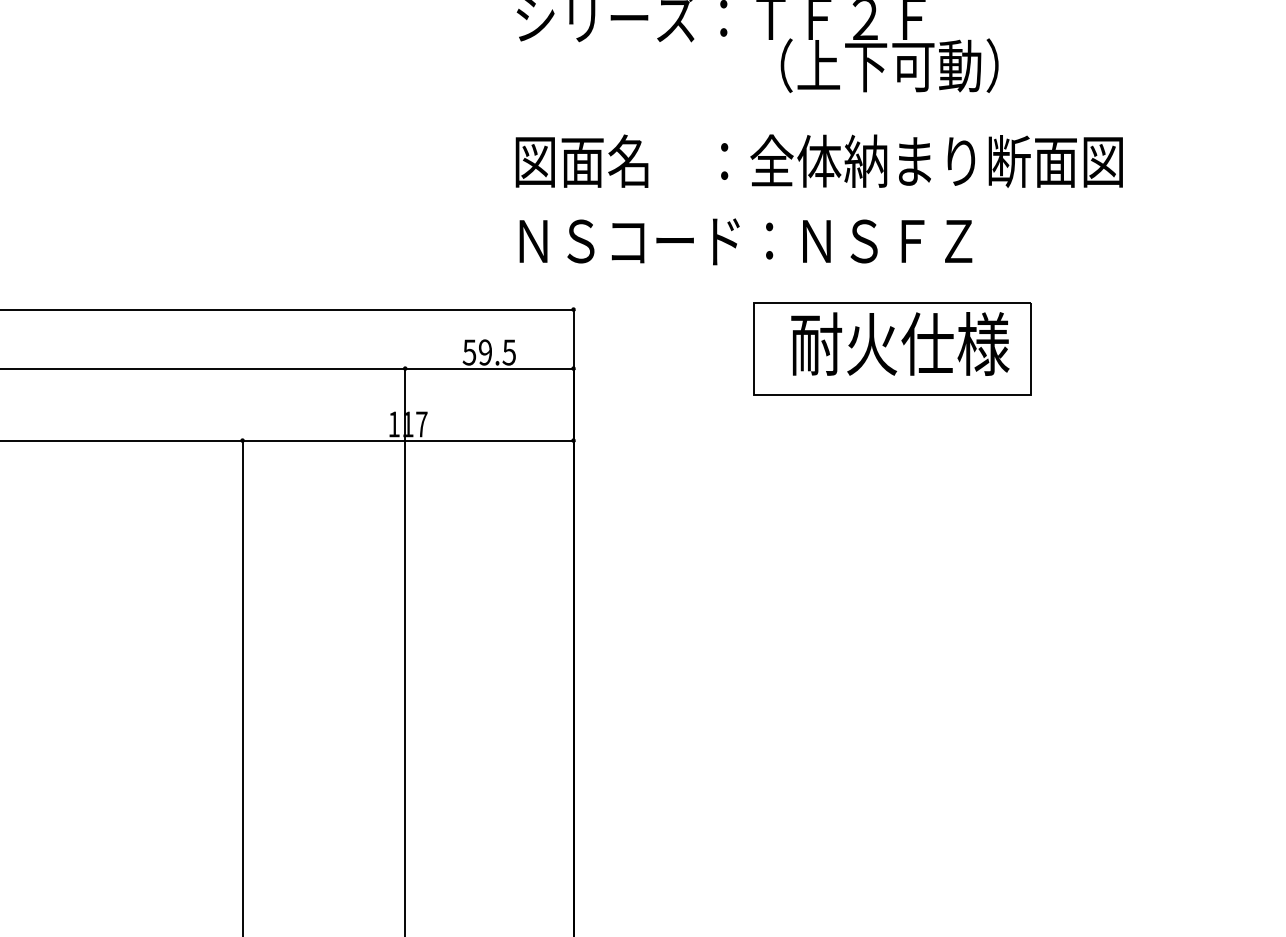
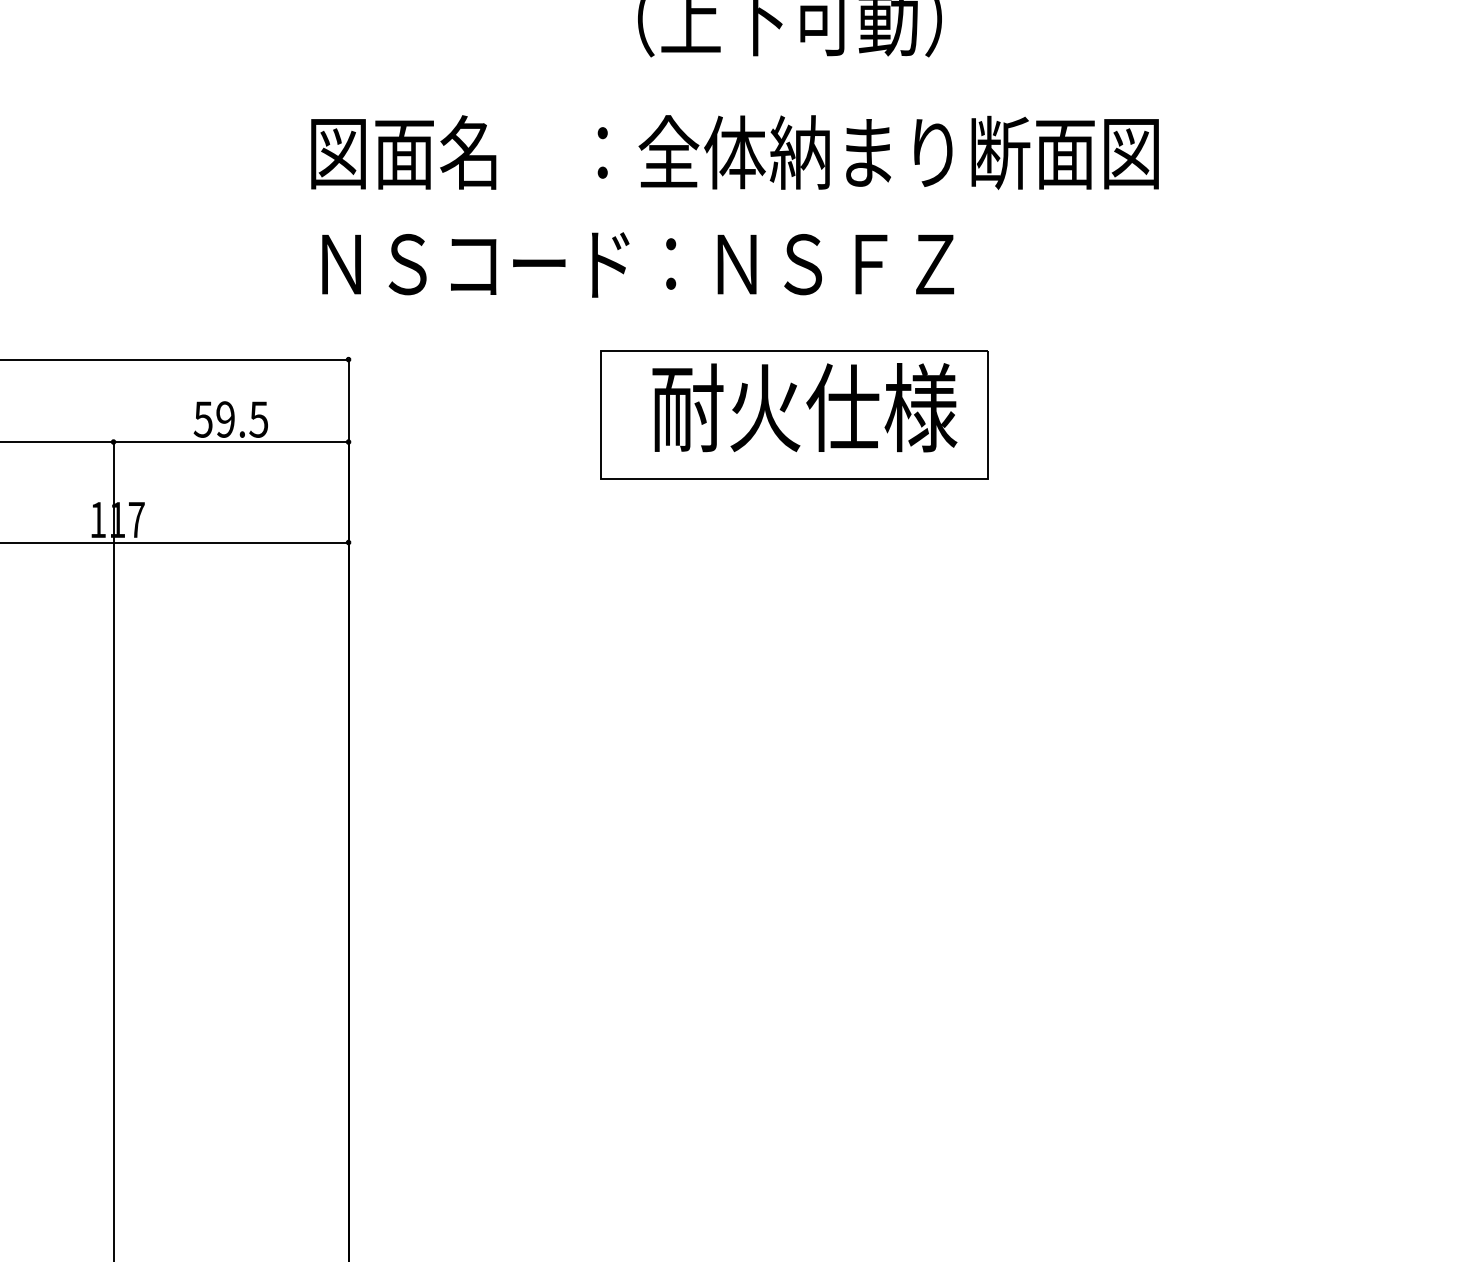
text: (818, 160) -> (733, 151), moved
text: (745, 241) -> (637, 264), moved

